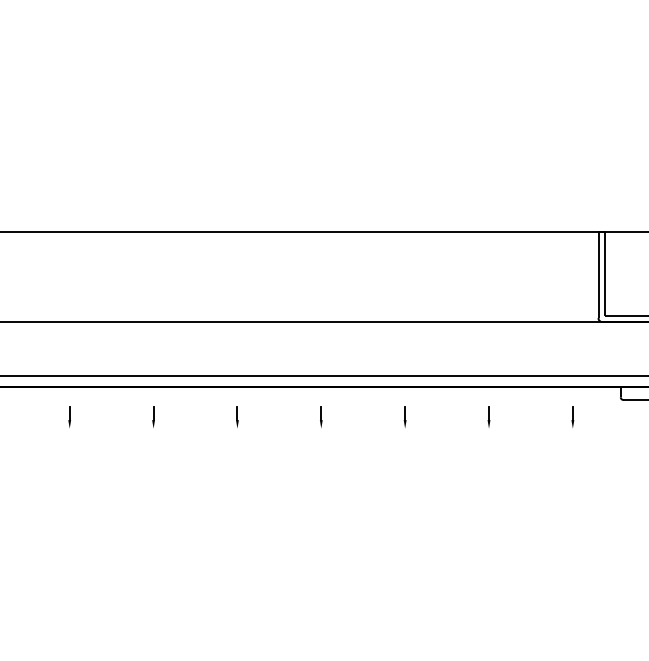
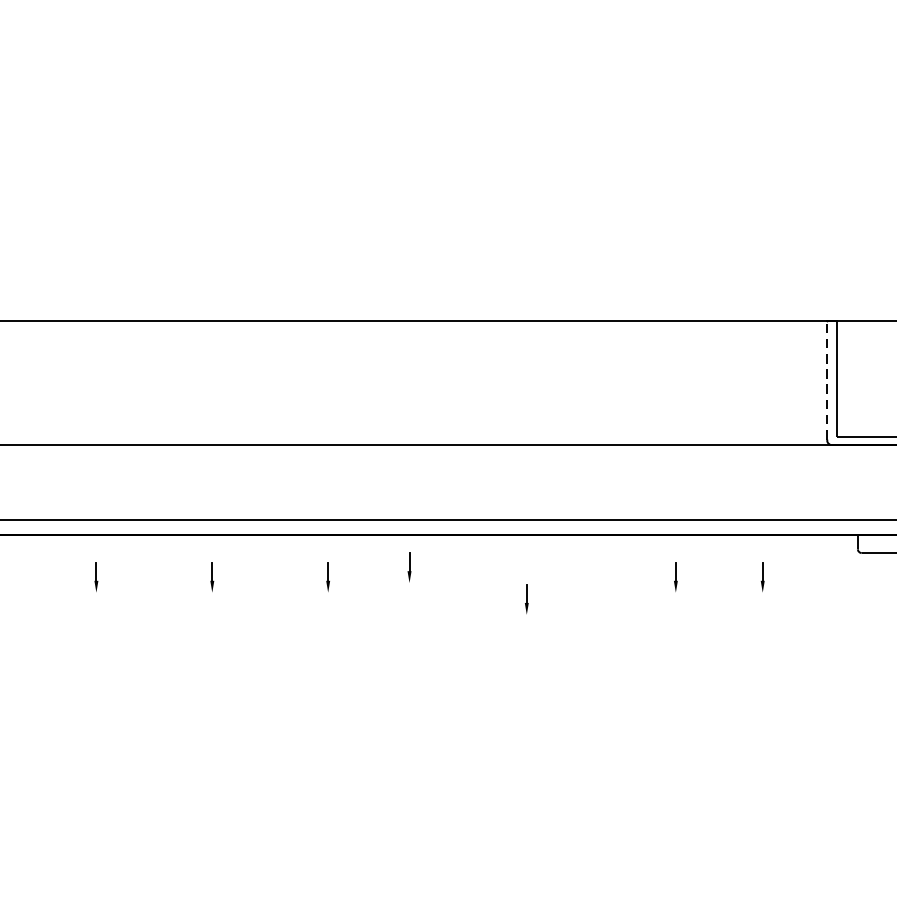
line: (598, 274) -> (827, 379), solid -> dashed
line: (321, 416) -> (409, 566), moved
part: (404, 416) -> (525, 597), moved
part: (572, 416) -> (762, 575), moved

